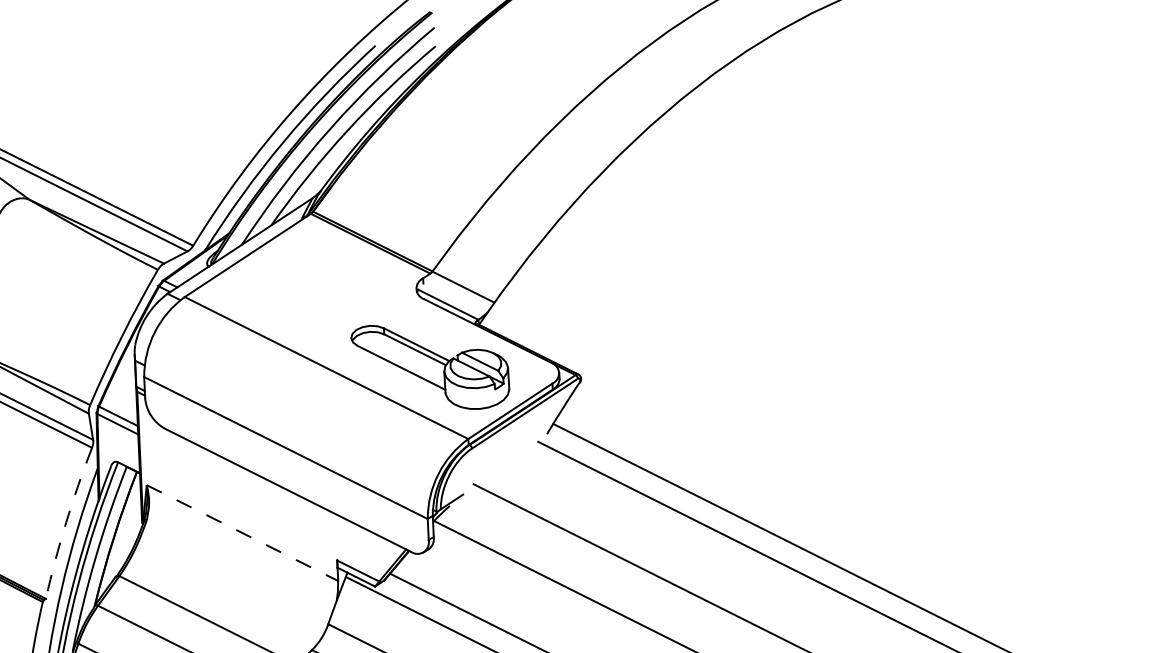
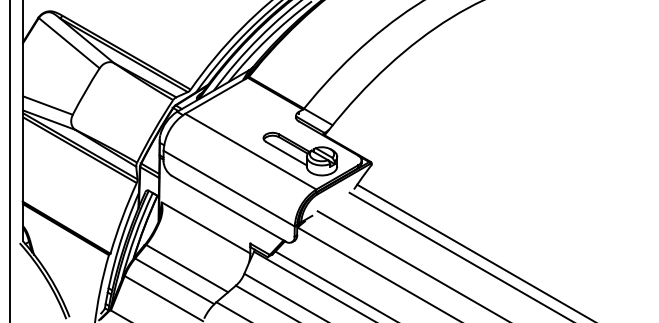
arc: (66, 521) -> (122, 217), dashed -> solid
line: (243, 534) -> (206, 228), dashed -> solid

